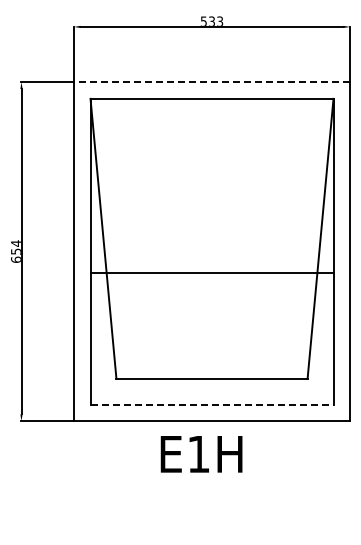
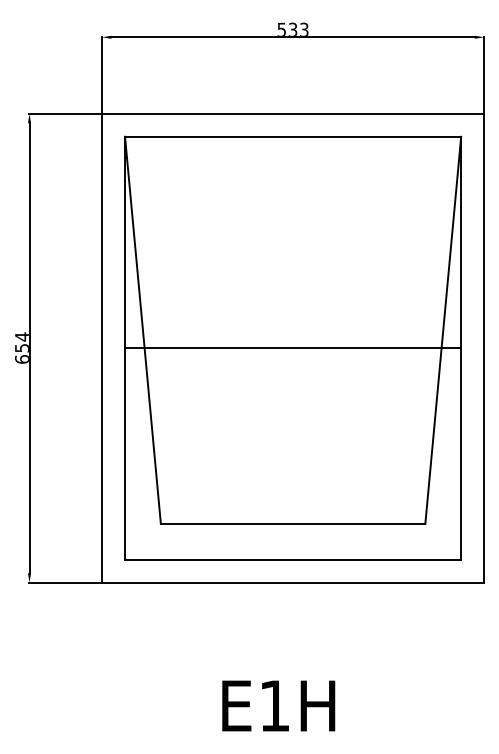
line: (211, 82) -> (292, 114), dashed -> solid
line: (211, 272) -> (292, 347), moved
line: (212, 404) -> (293, 559), dashed -> solid
text: (201, 454) -> (278, 706), moved

